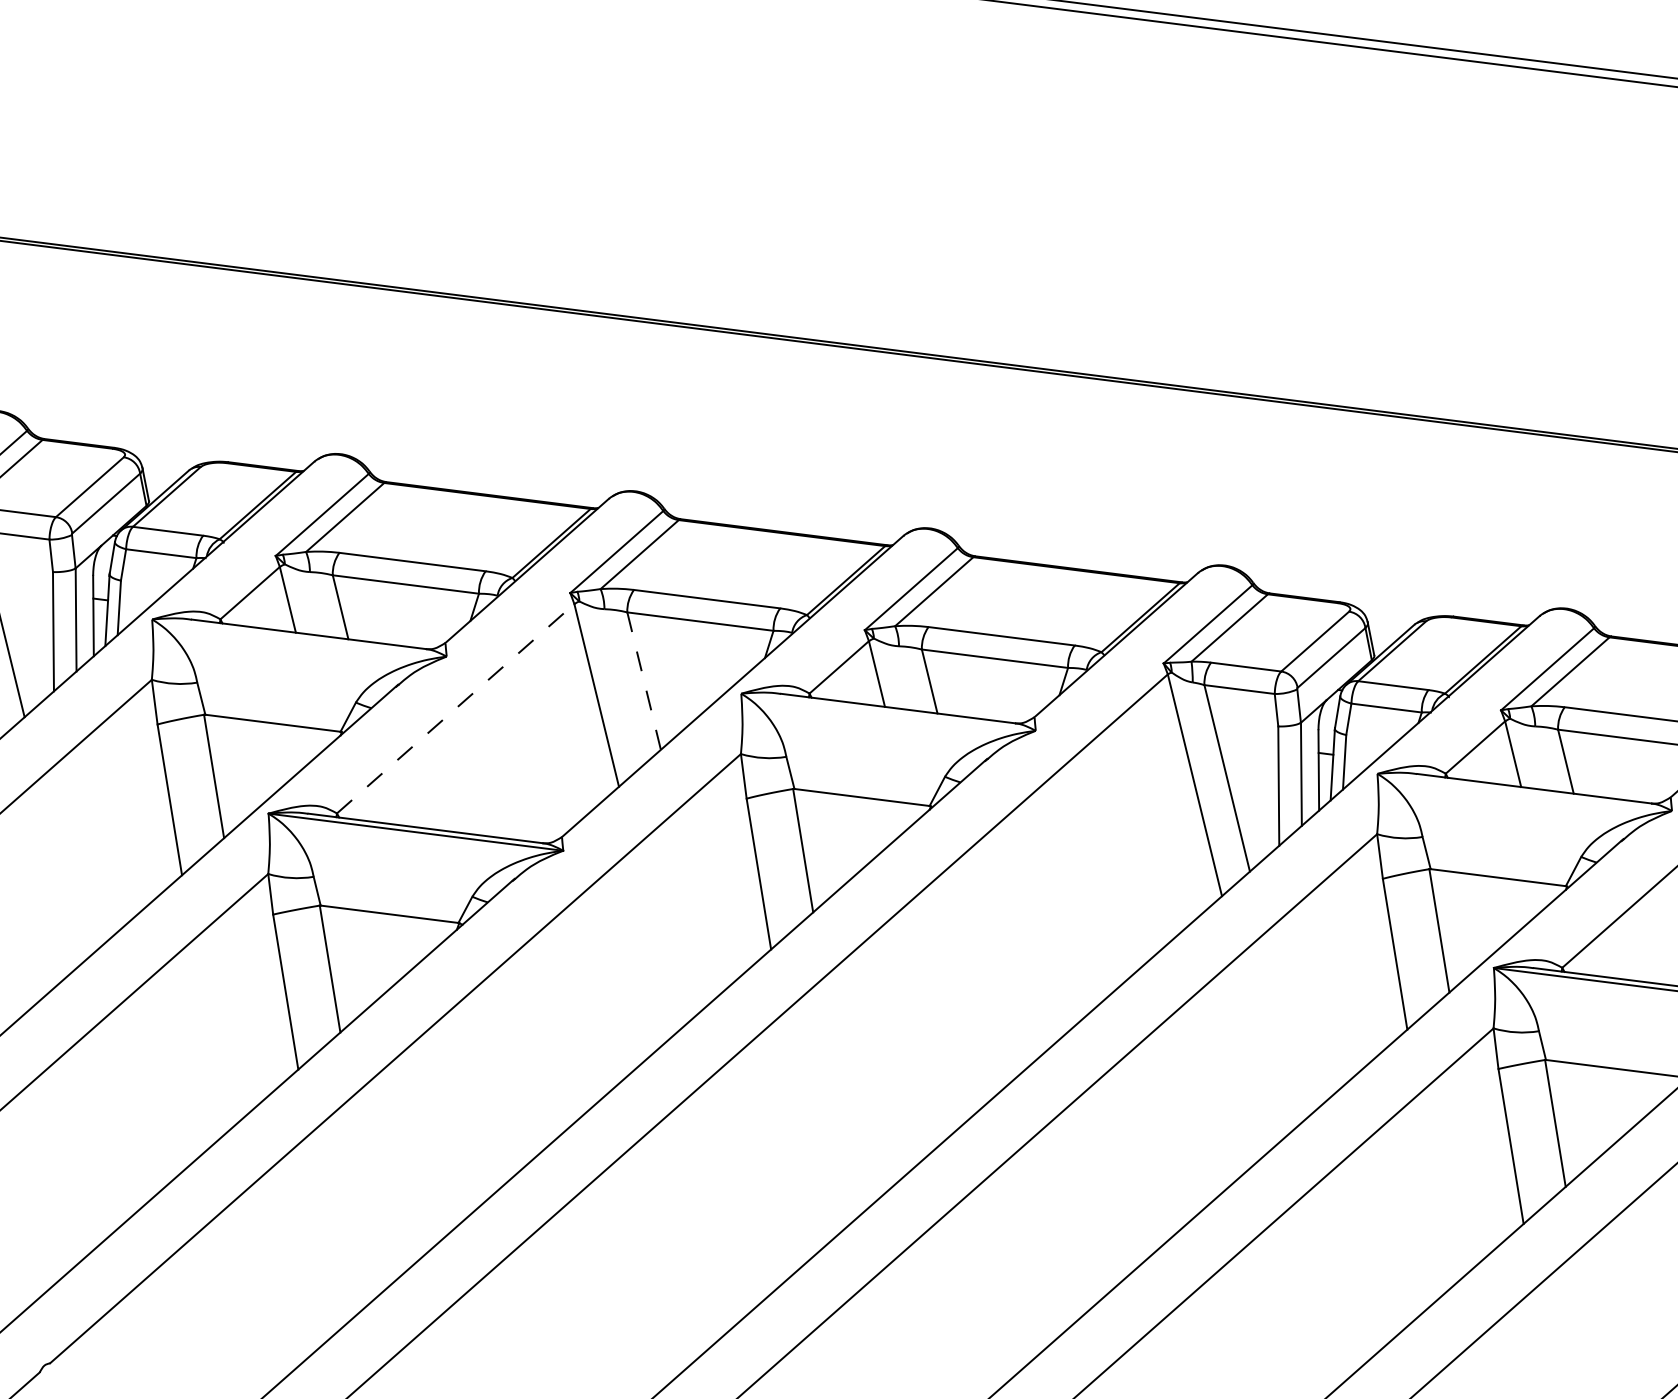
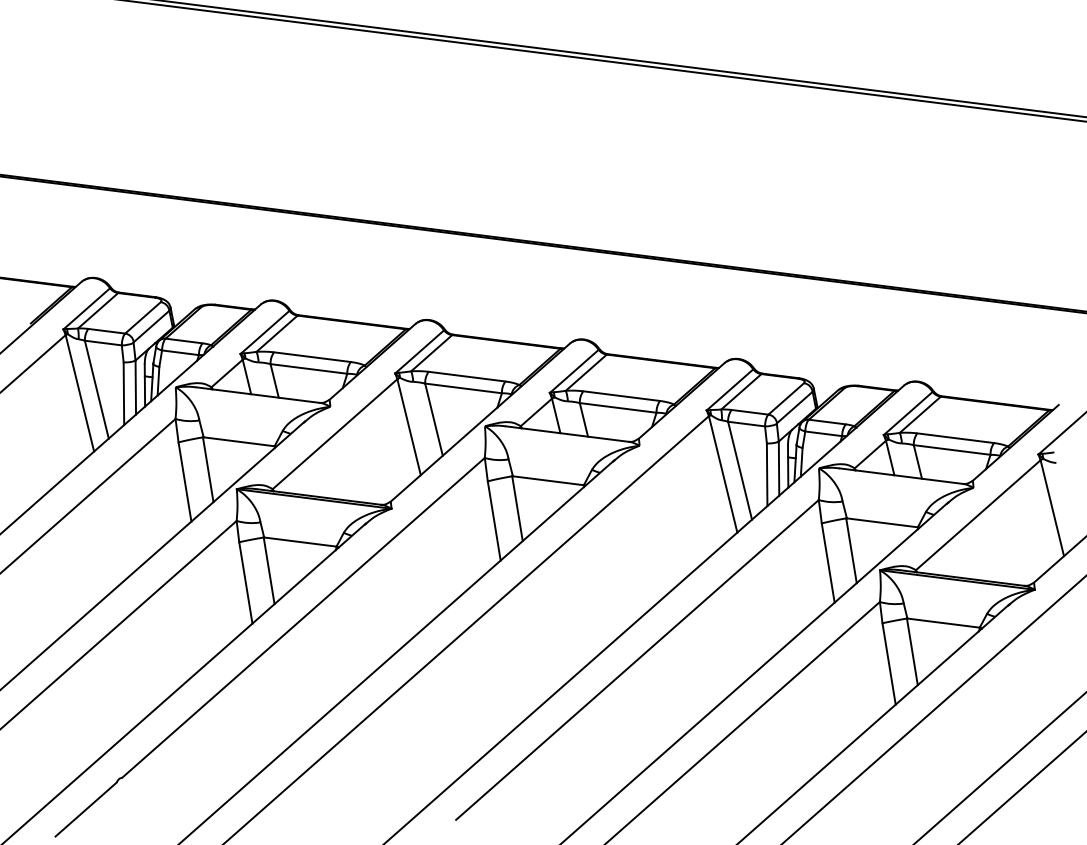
line: (645, 682) -> (434, 420), dashed -> solid
line: (456, 707) -> (335, 433), dashed -> solid

